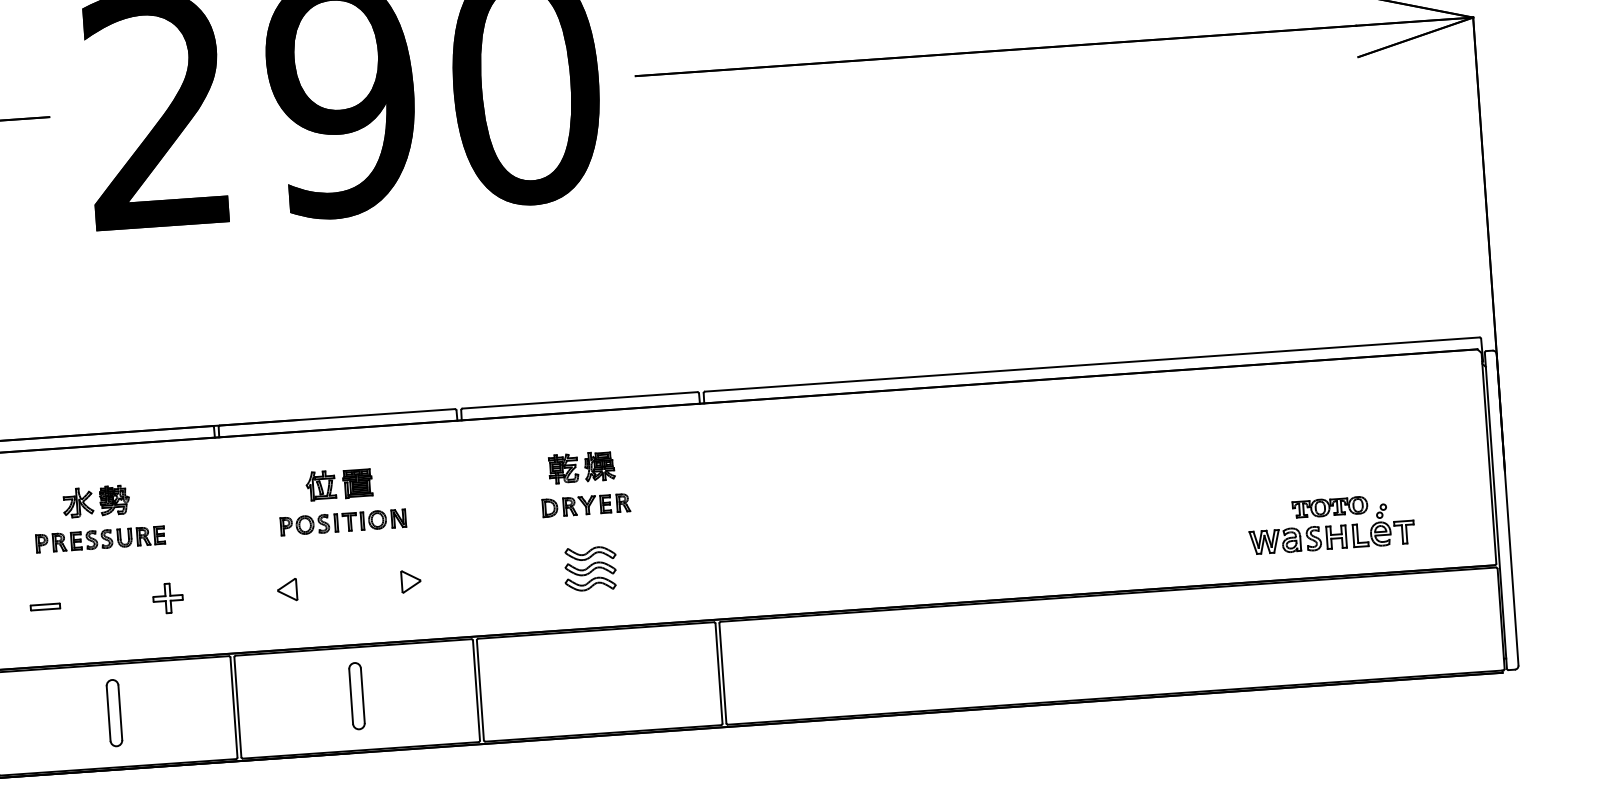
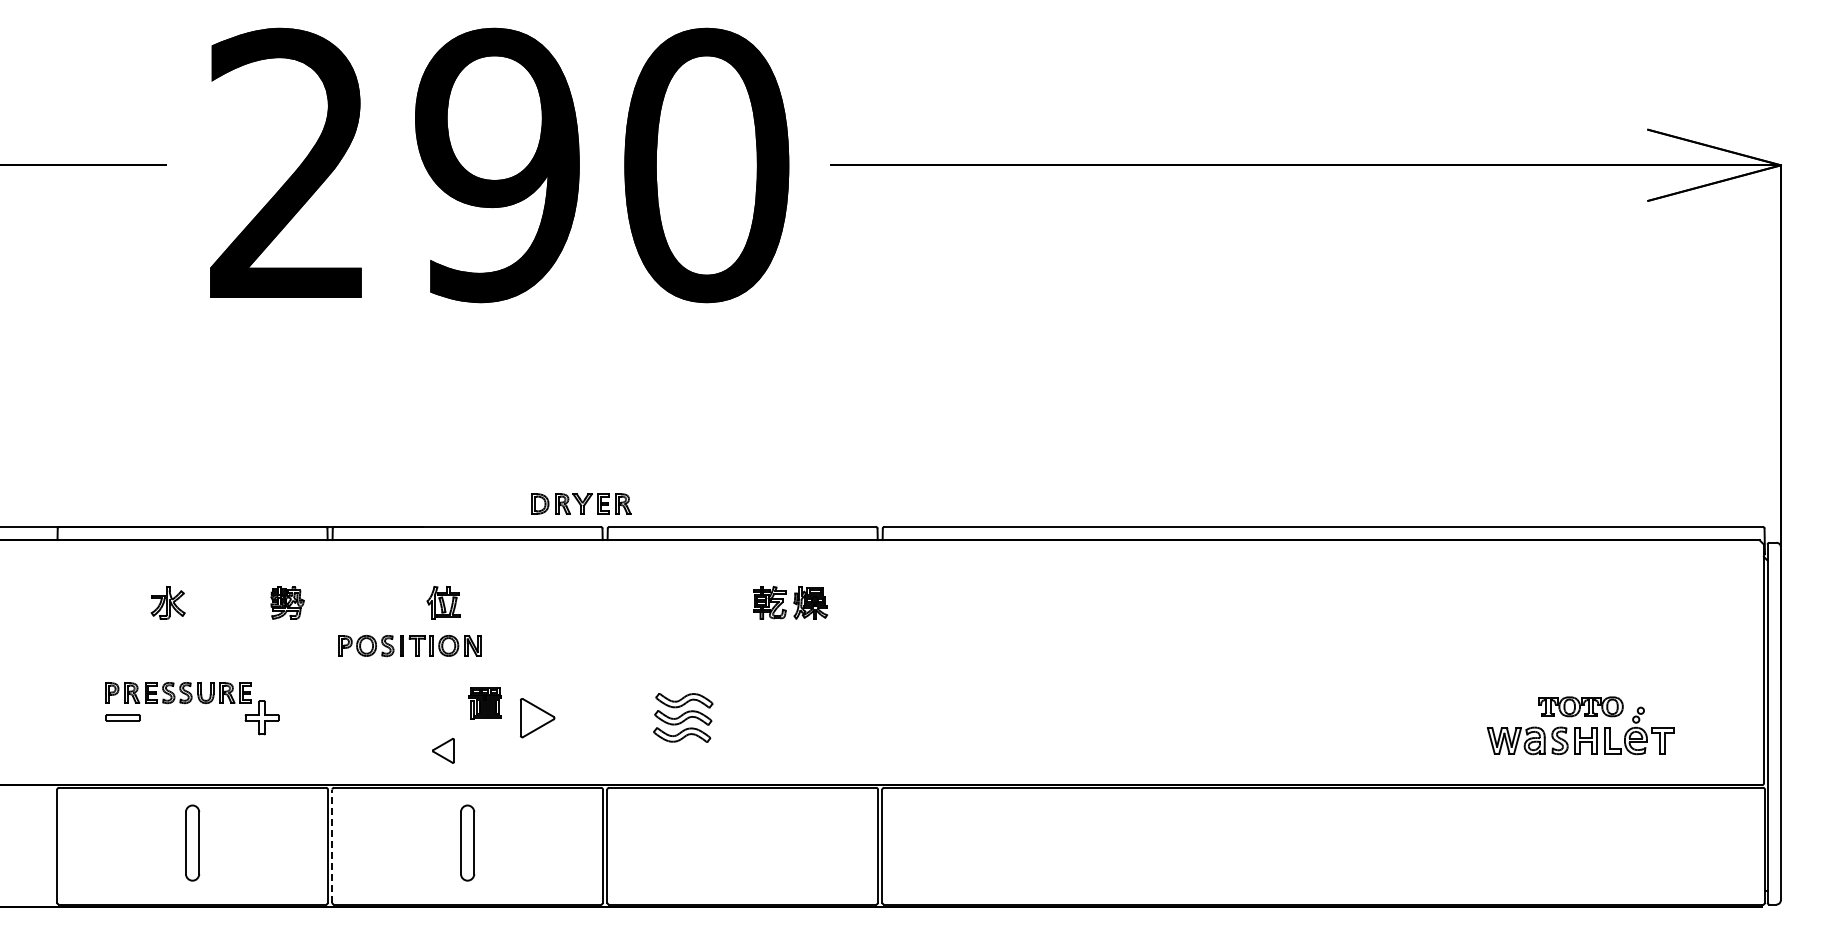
part: (581, 467) -> (790, 602), moved
part: (357, 483) -> (484, 703), moved
part: (114, 499) -> (287, 602), moved
part: (586, 505) -> (581, 503), moved
part: (343, 522) -> (409, 646), moved
part: (100, 539) -> (178, 693), moved
part: (590, 568) -> (683, 717), moved
part: (410, 581) -> (537, 717), size x1.6
part: (287, 589) -> (443, 750), moved
line: (238, 707) -> (332, 846), solid -> dashed

